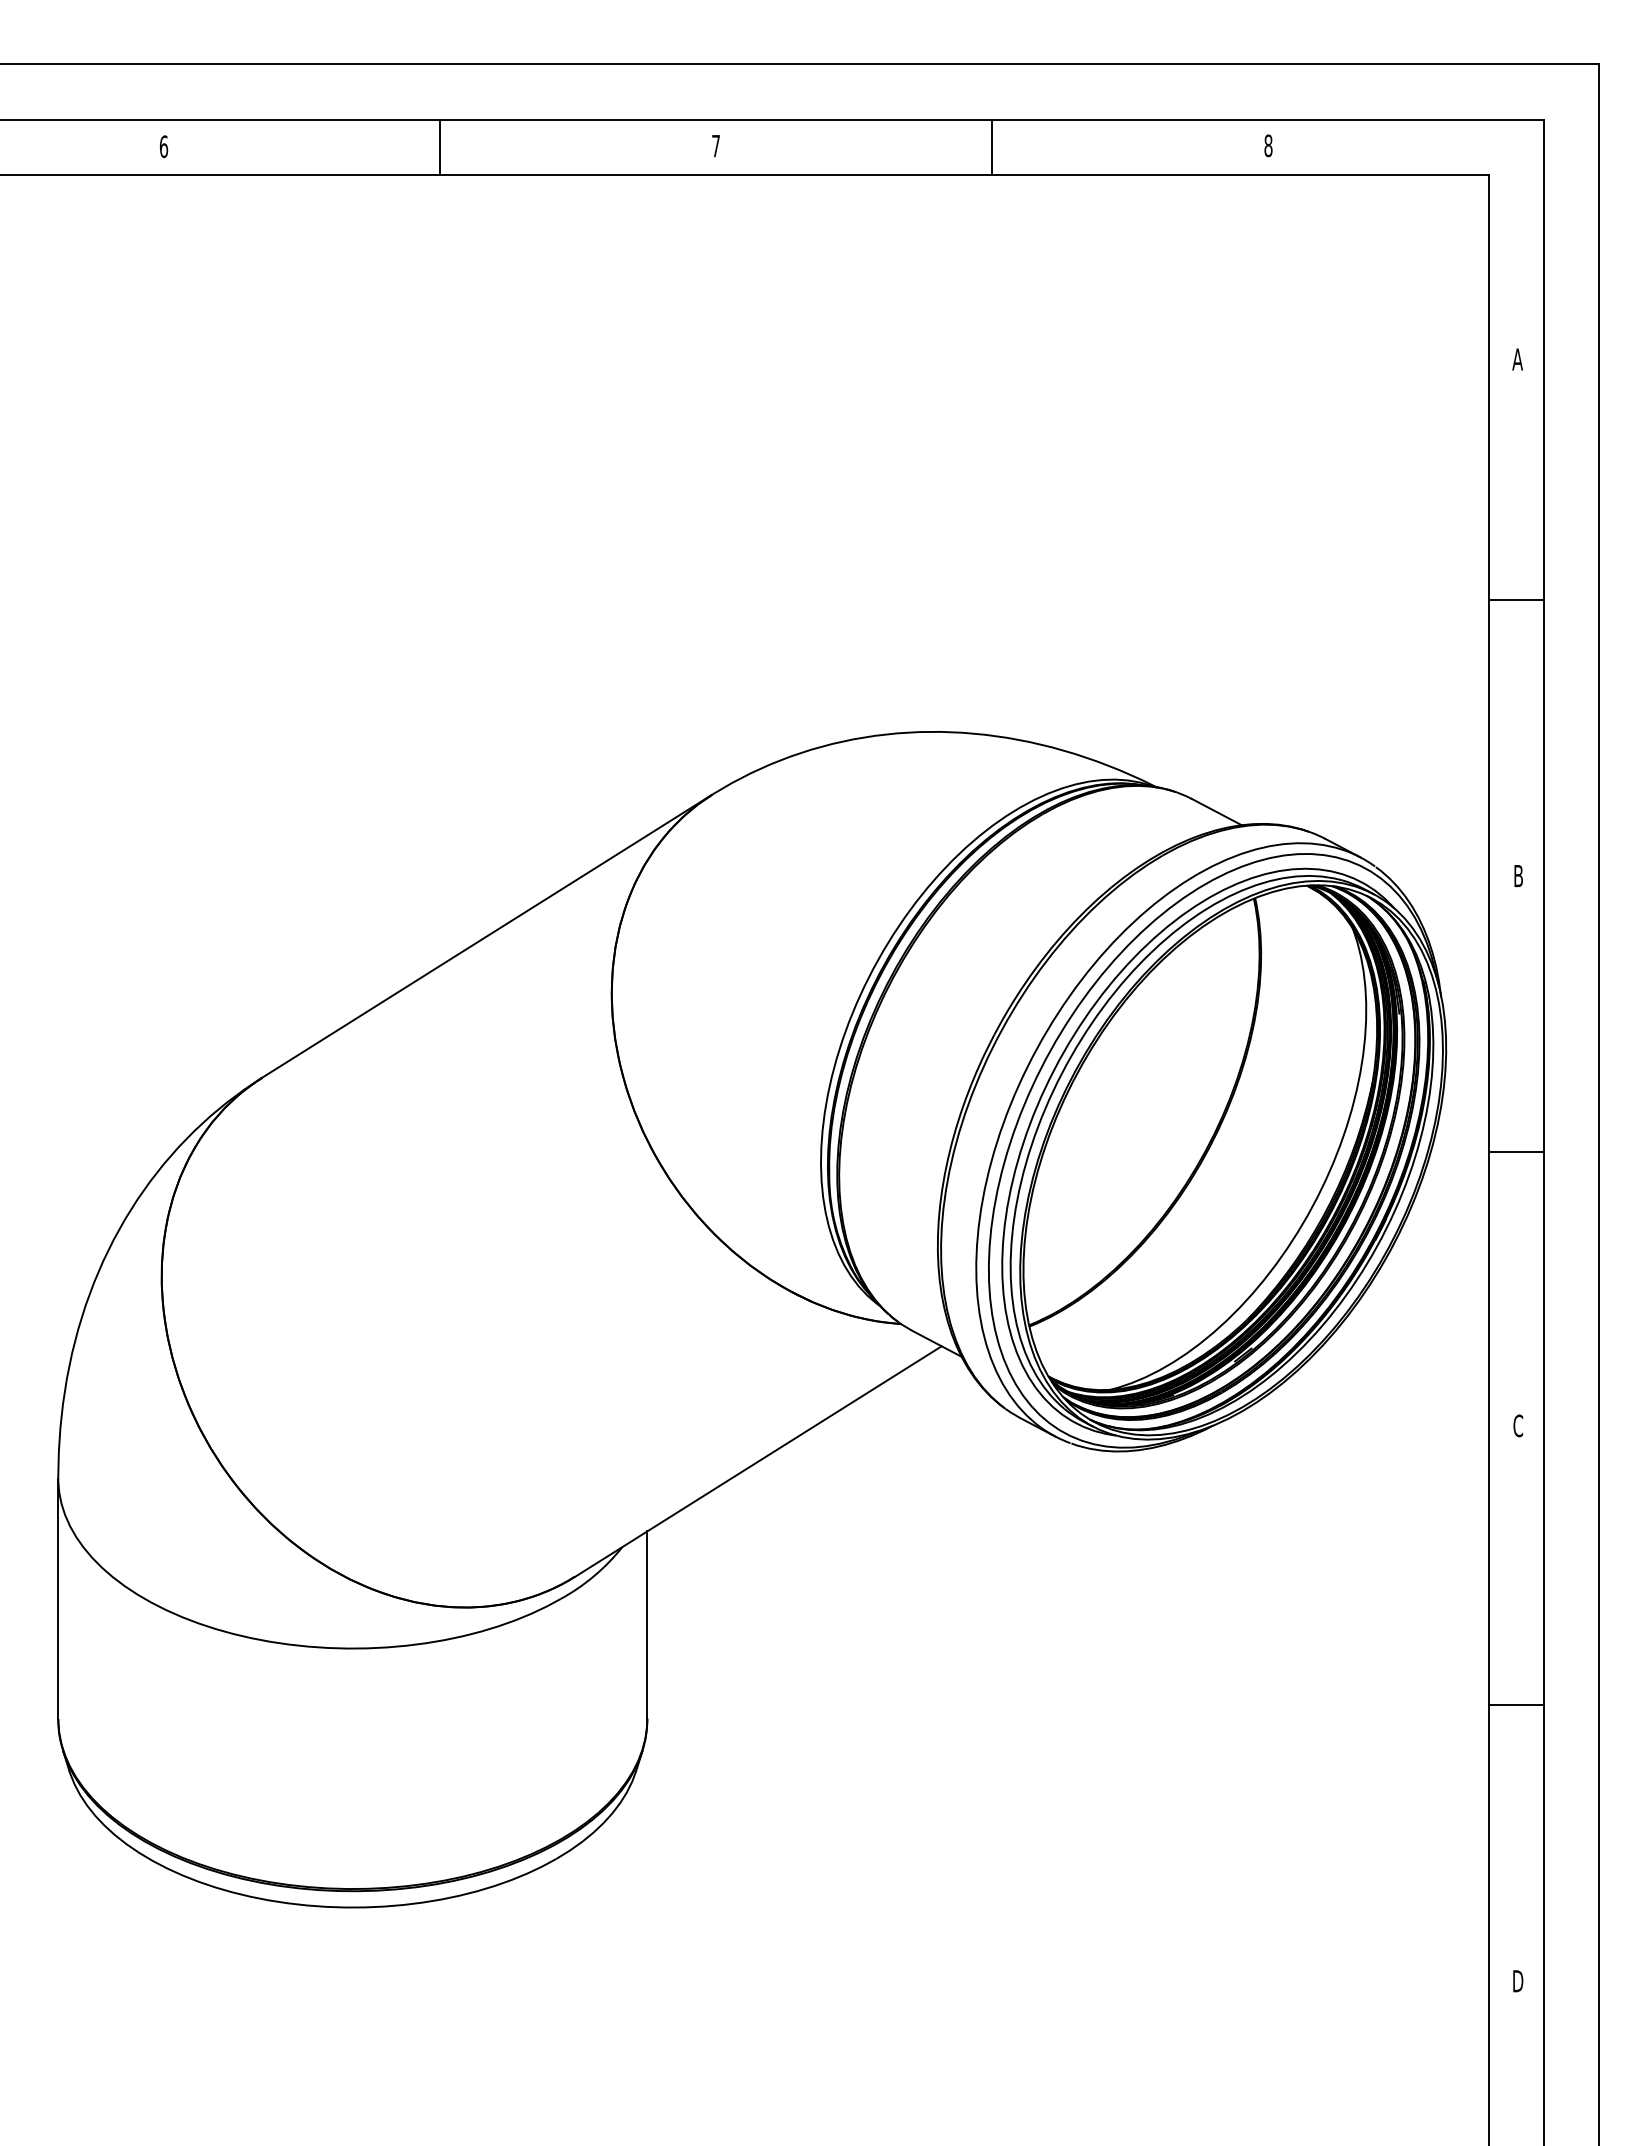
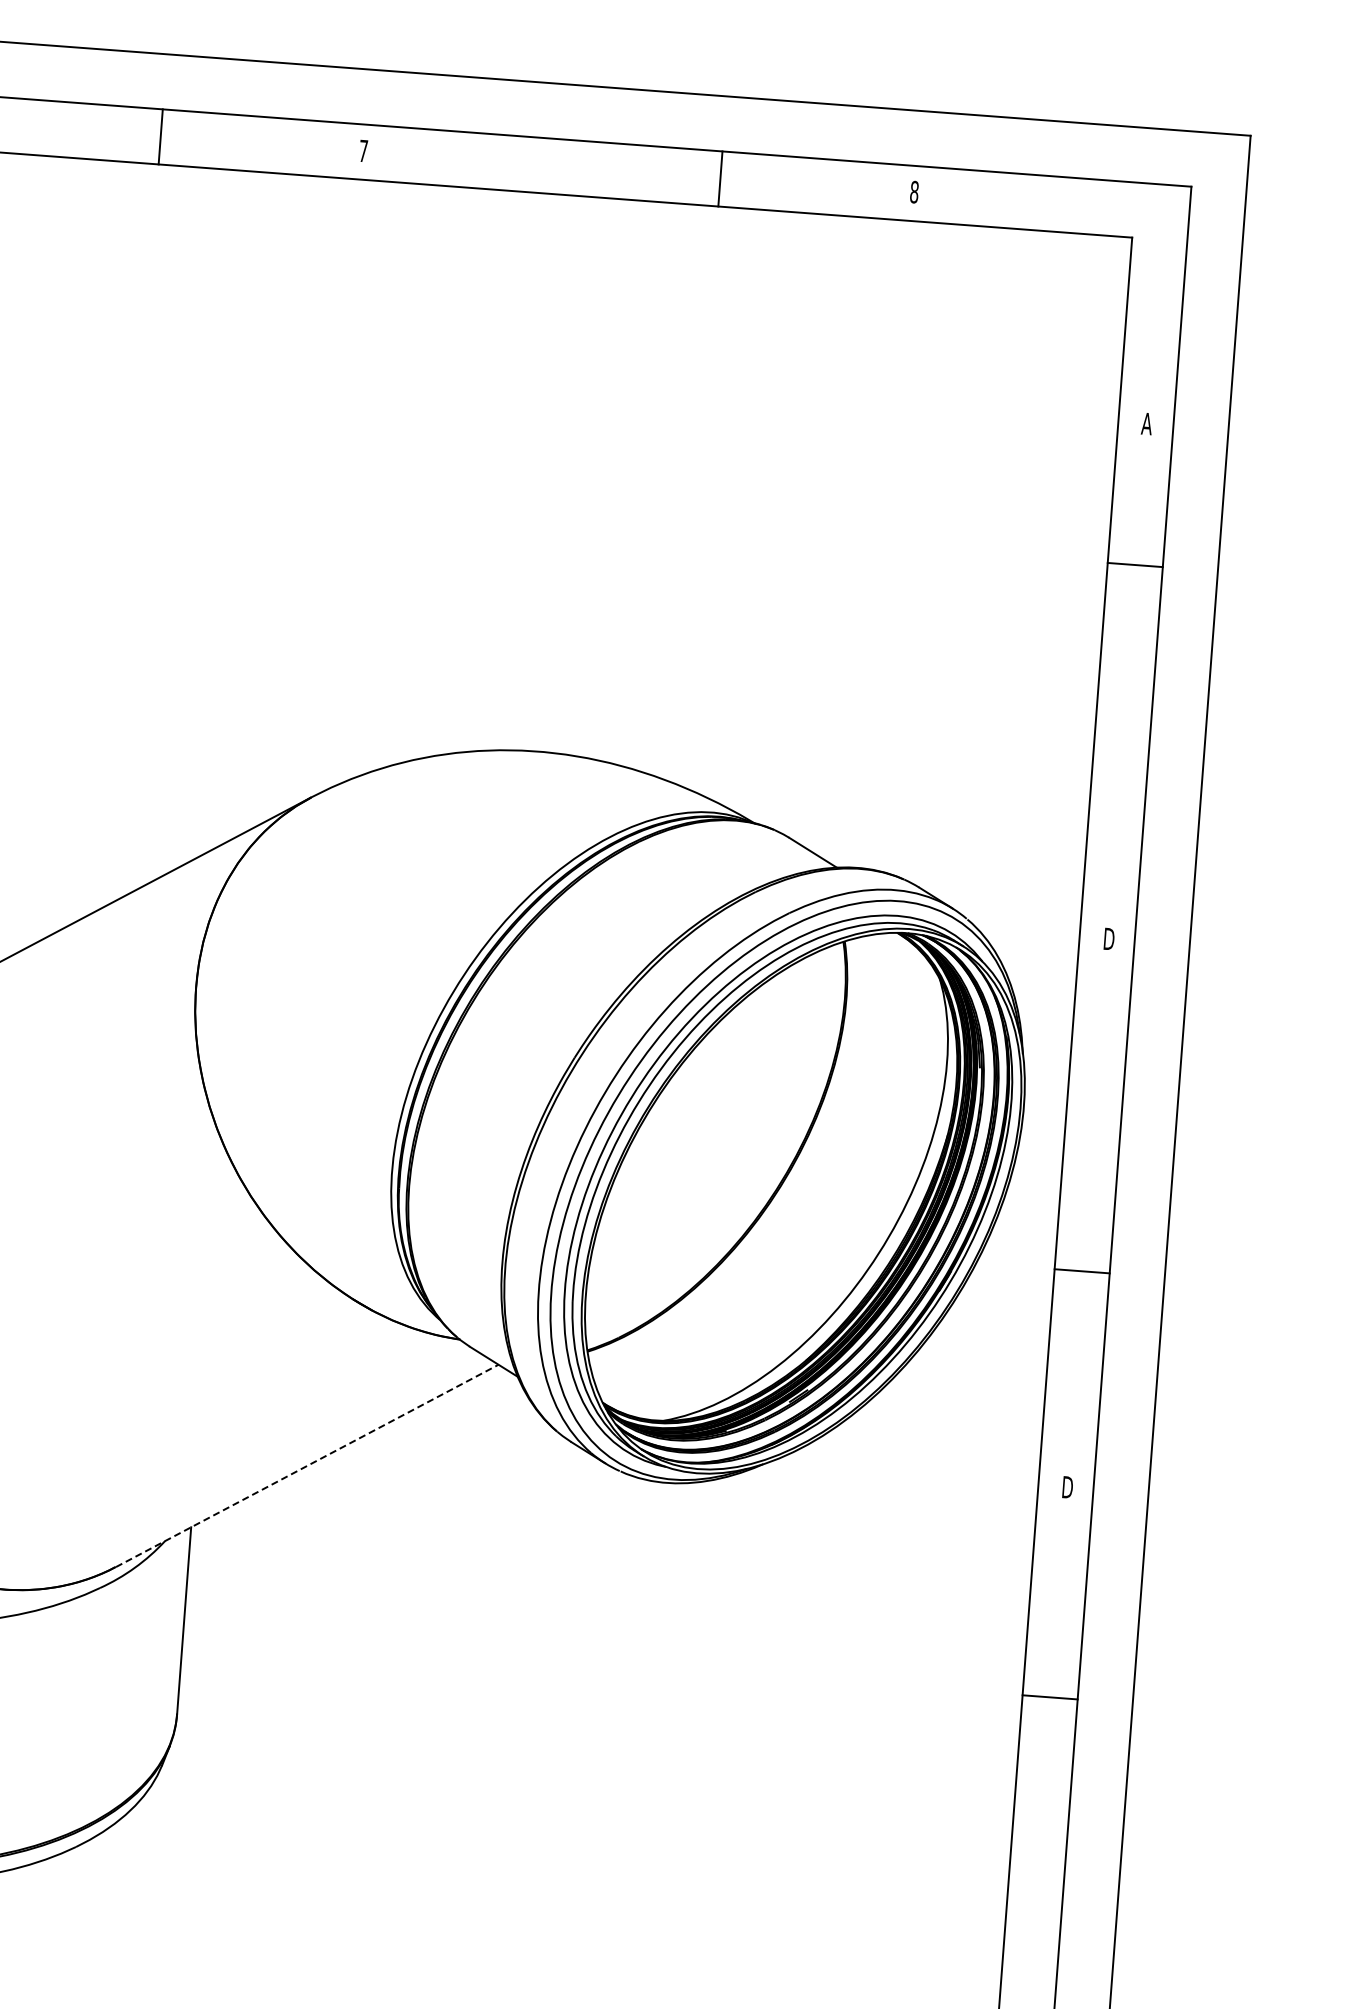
line: (439, 146) -> (160, 136), moved
line: (991, 146) -> (719, 178), moved
line: (1516, 600) -> (1135, 565), moved
text: (1518, 876) -> (1109, 939), B -> D
line: (1516, 1152) -> (1082, 1271), moved
text: (1518, 1425) -> (1067, 1487), C -> D
line: (758, 1461) -> (307, 1465), solid -> dashed
line: (1516, 1704) -> (1050, 1697), moved

